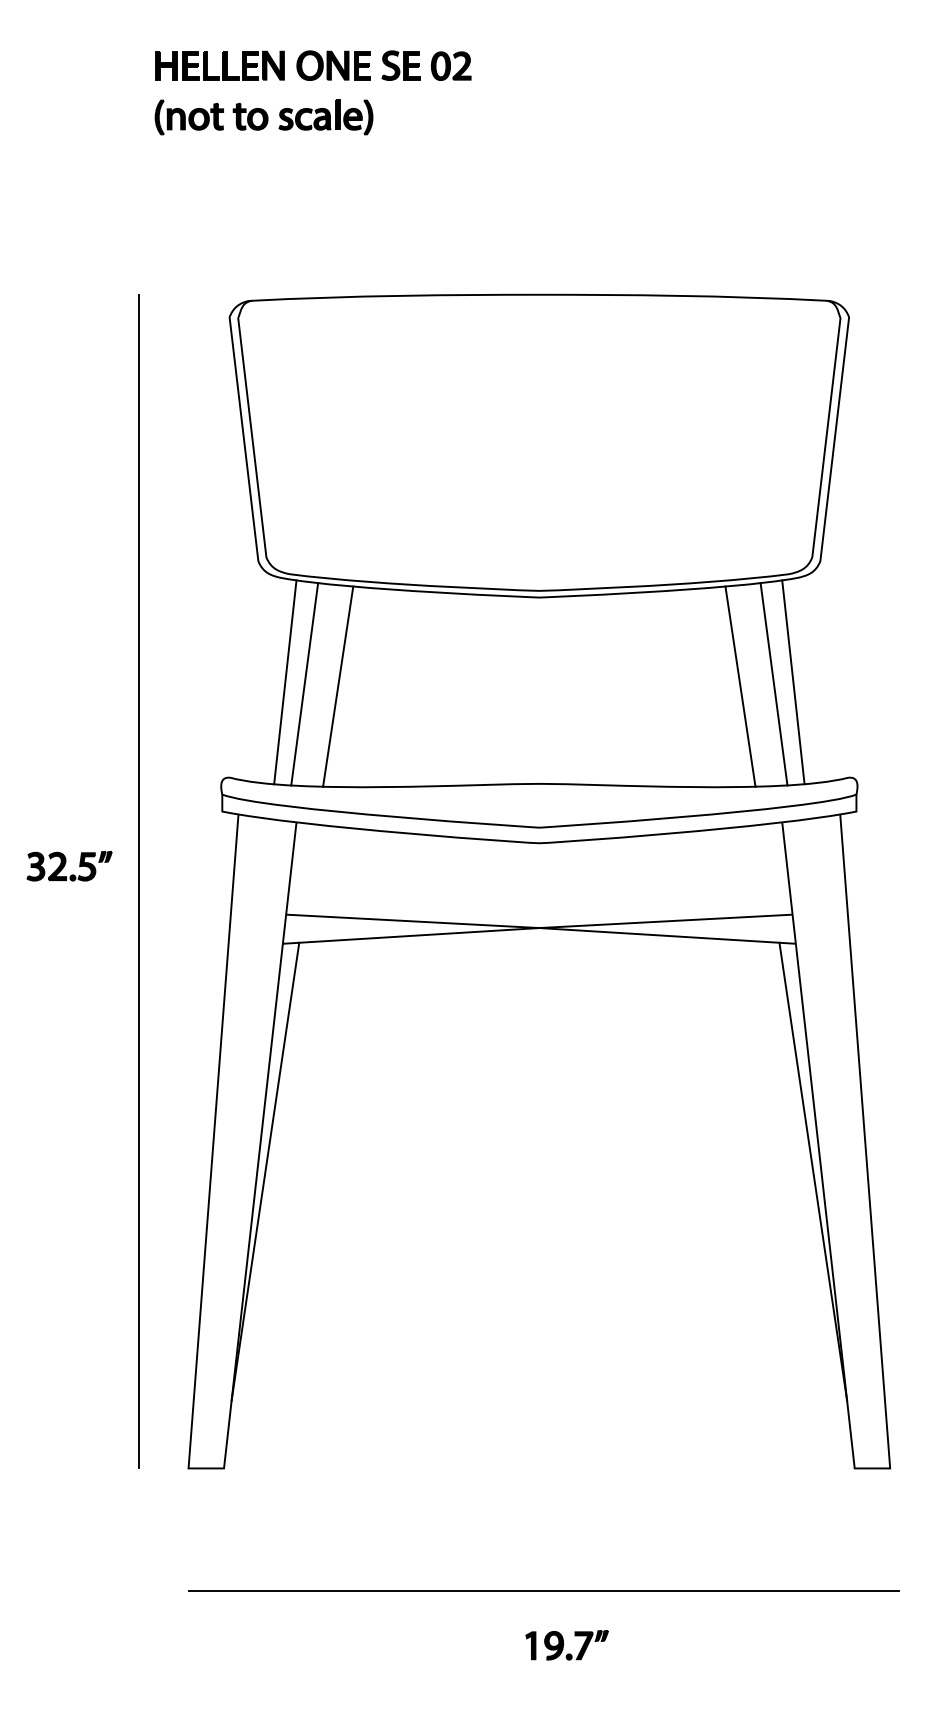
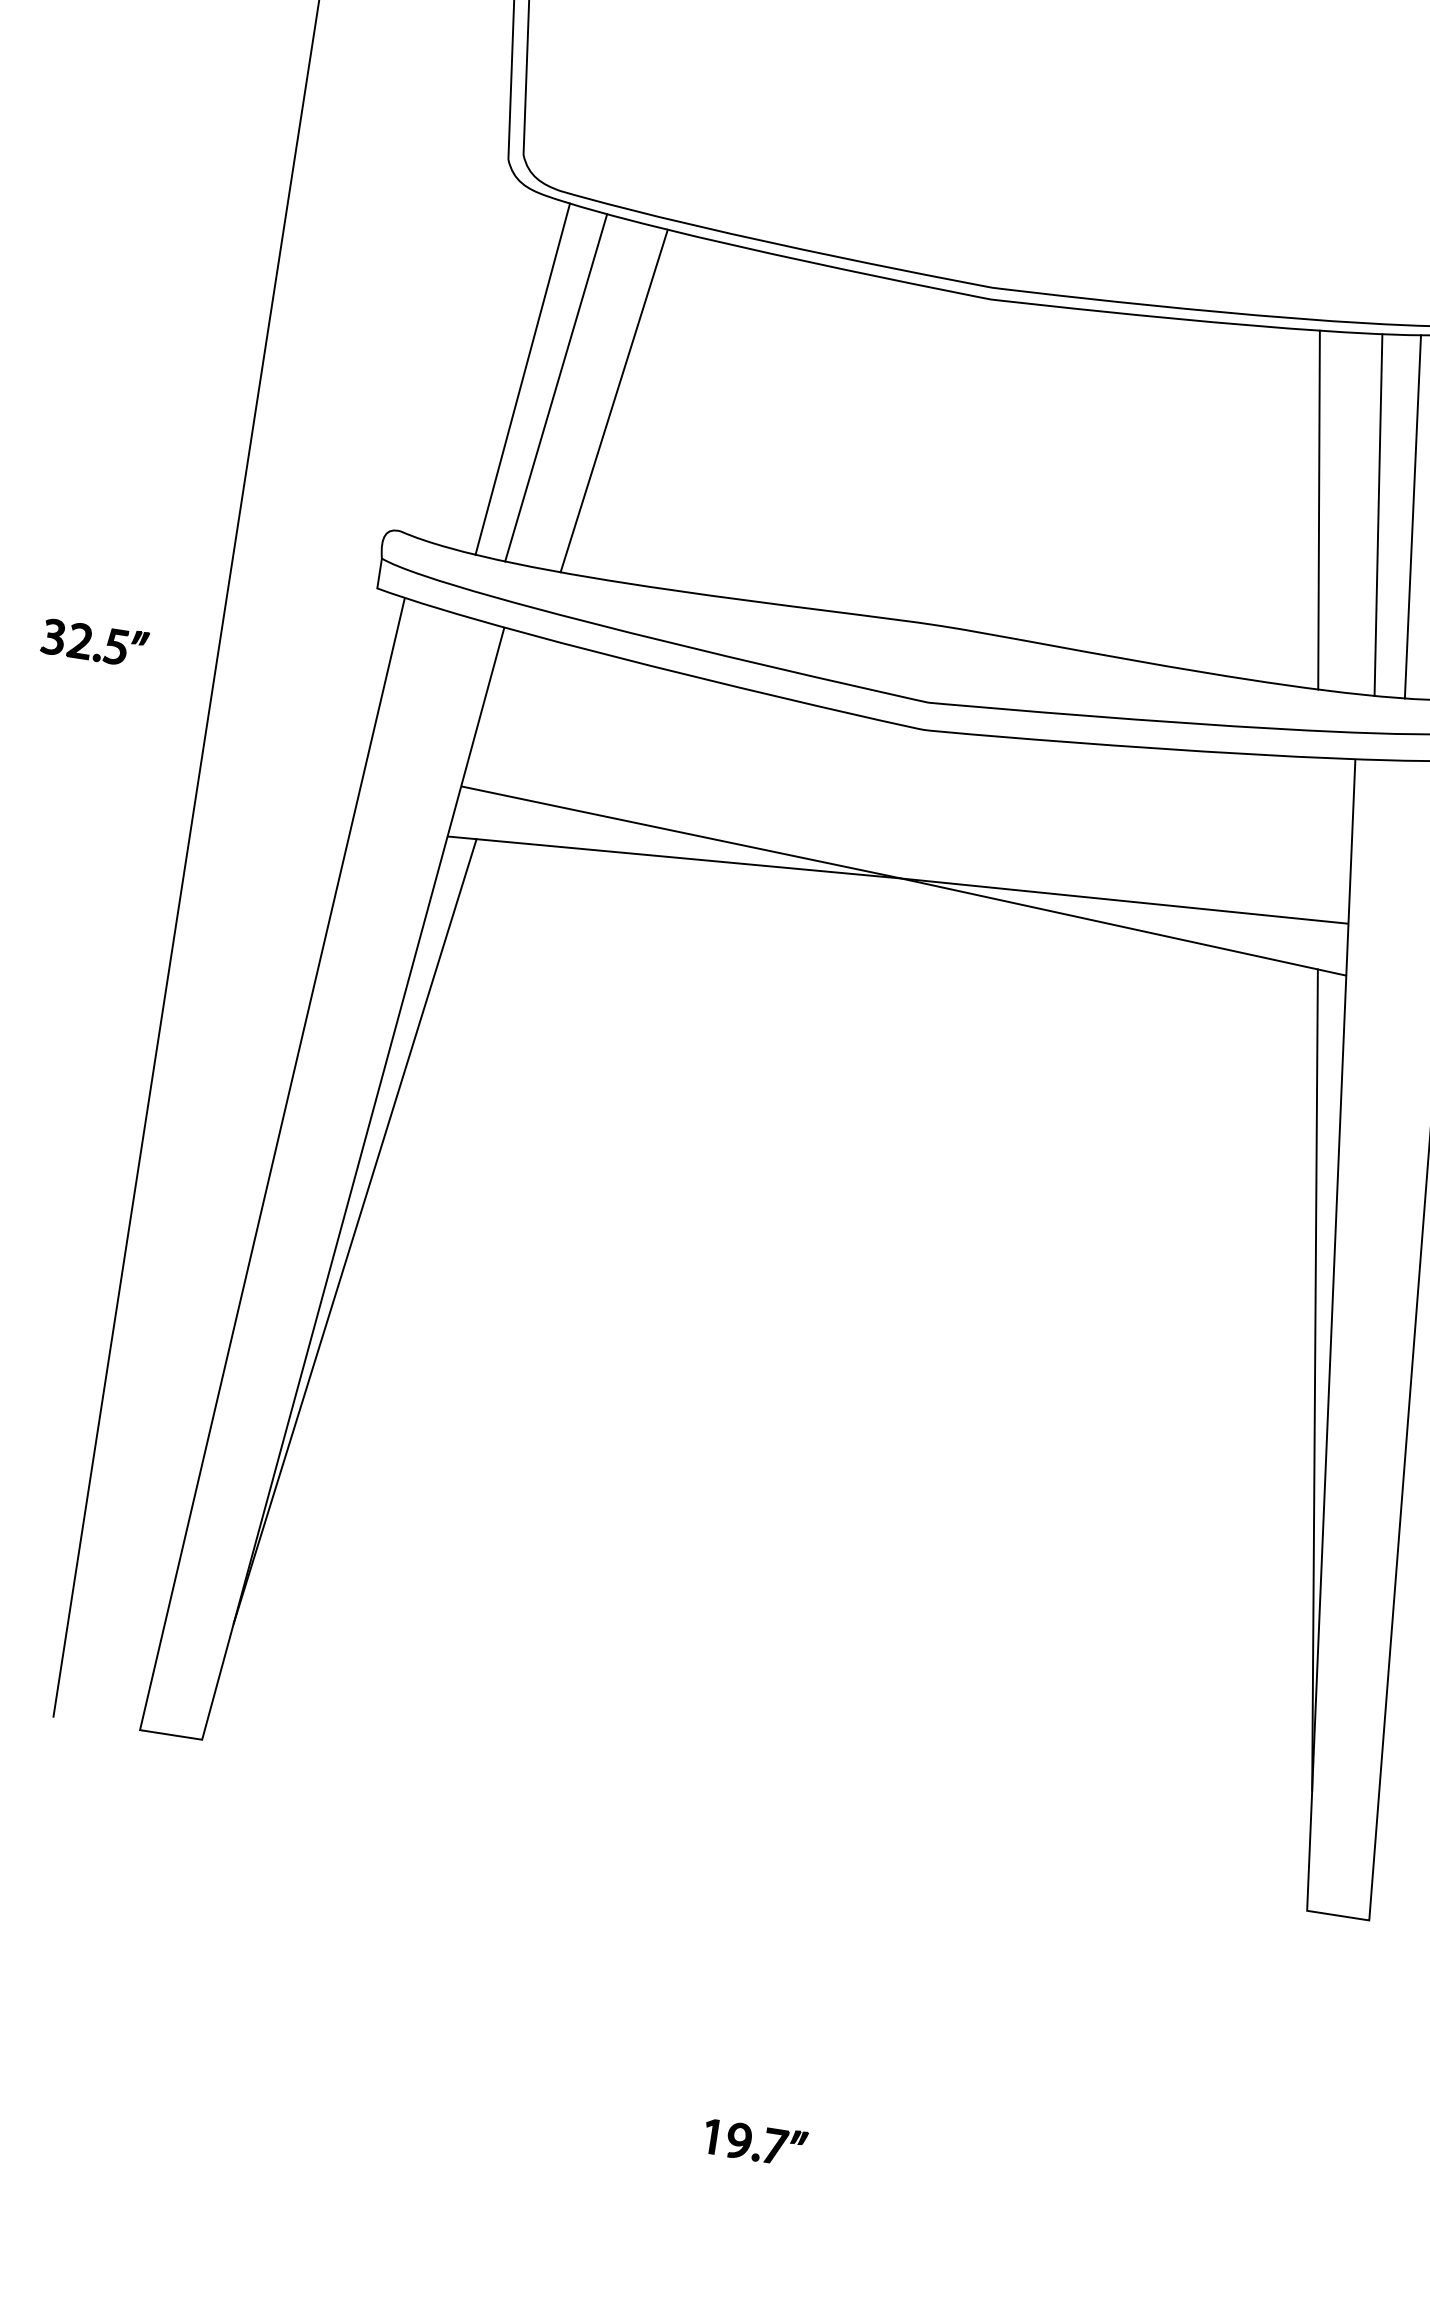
part: (69, 866) -> (94, 643), size x0.7
line: (543, 1590) -> (728, 2040), removed
part: (566, 1645) -> (754, 2142), size x0.7

